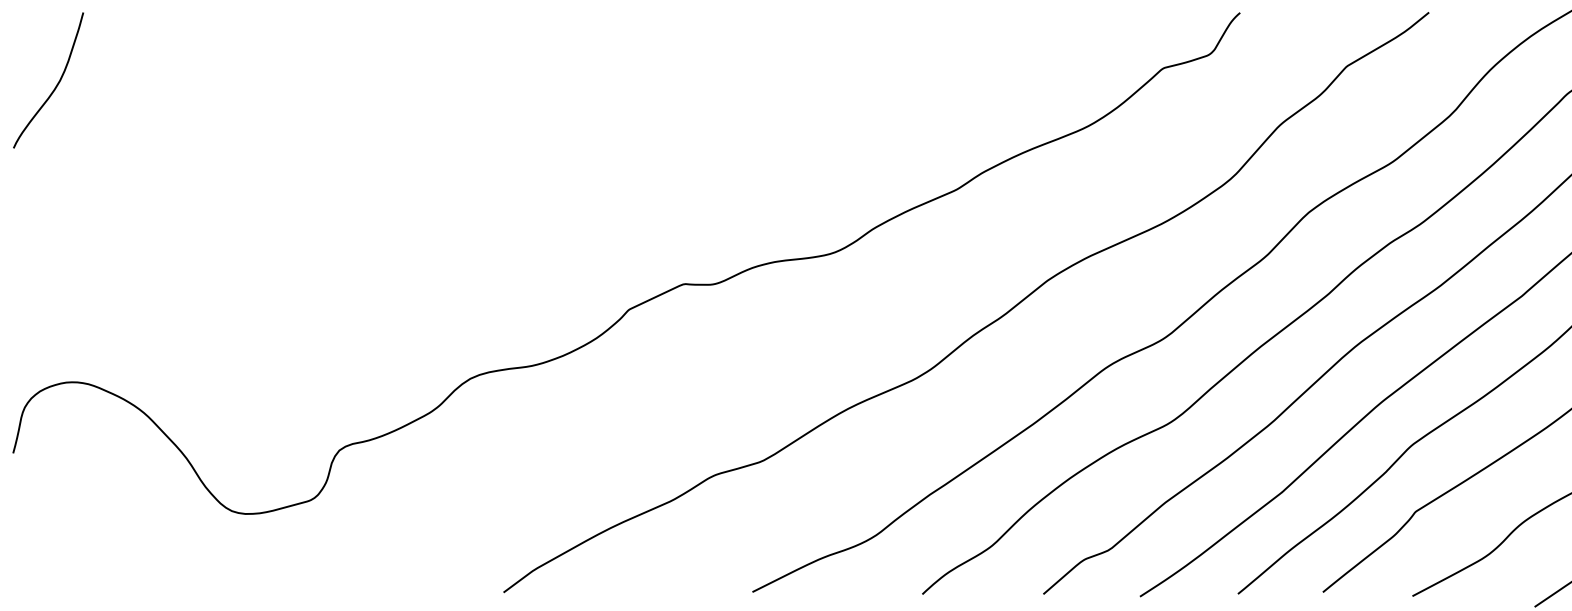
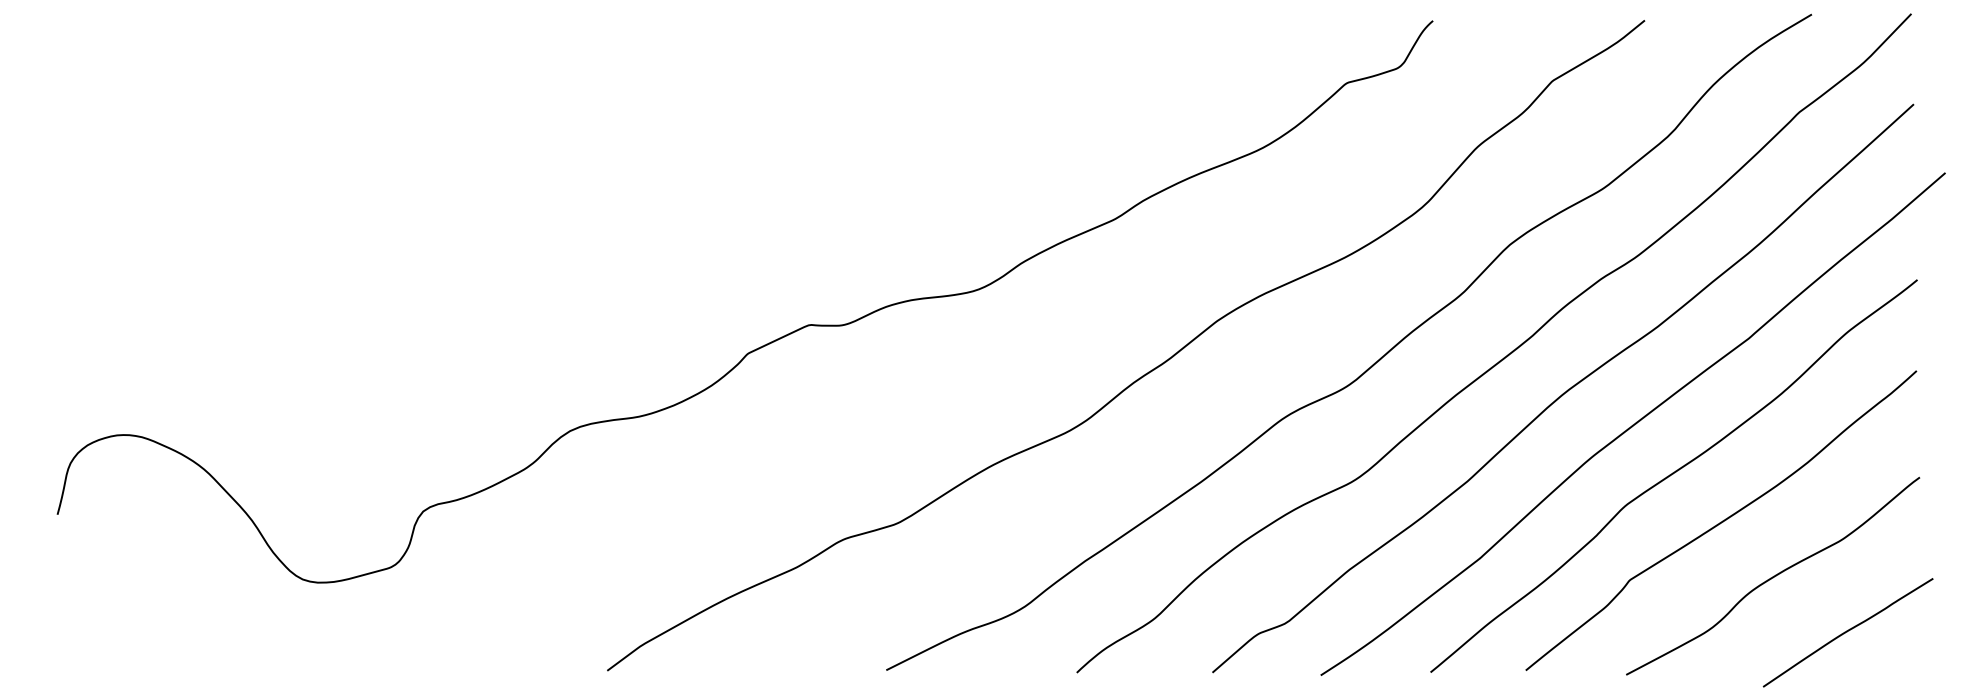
curve: (56, 83) -> (106, 100), removed

